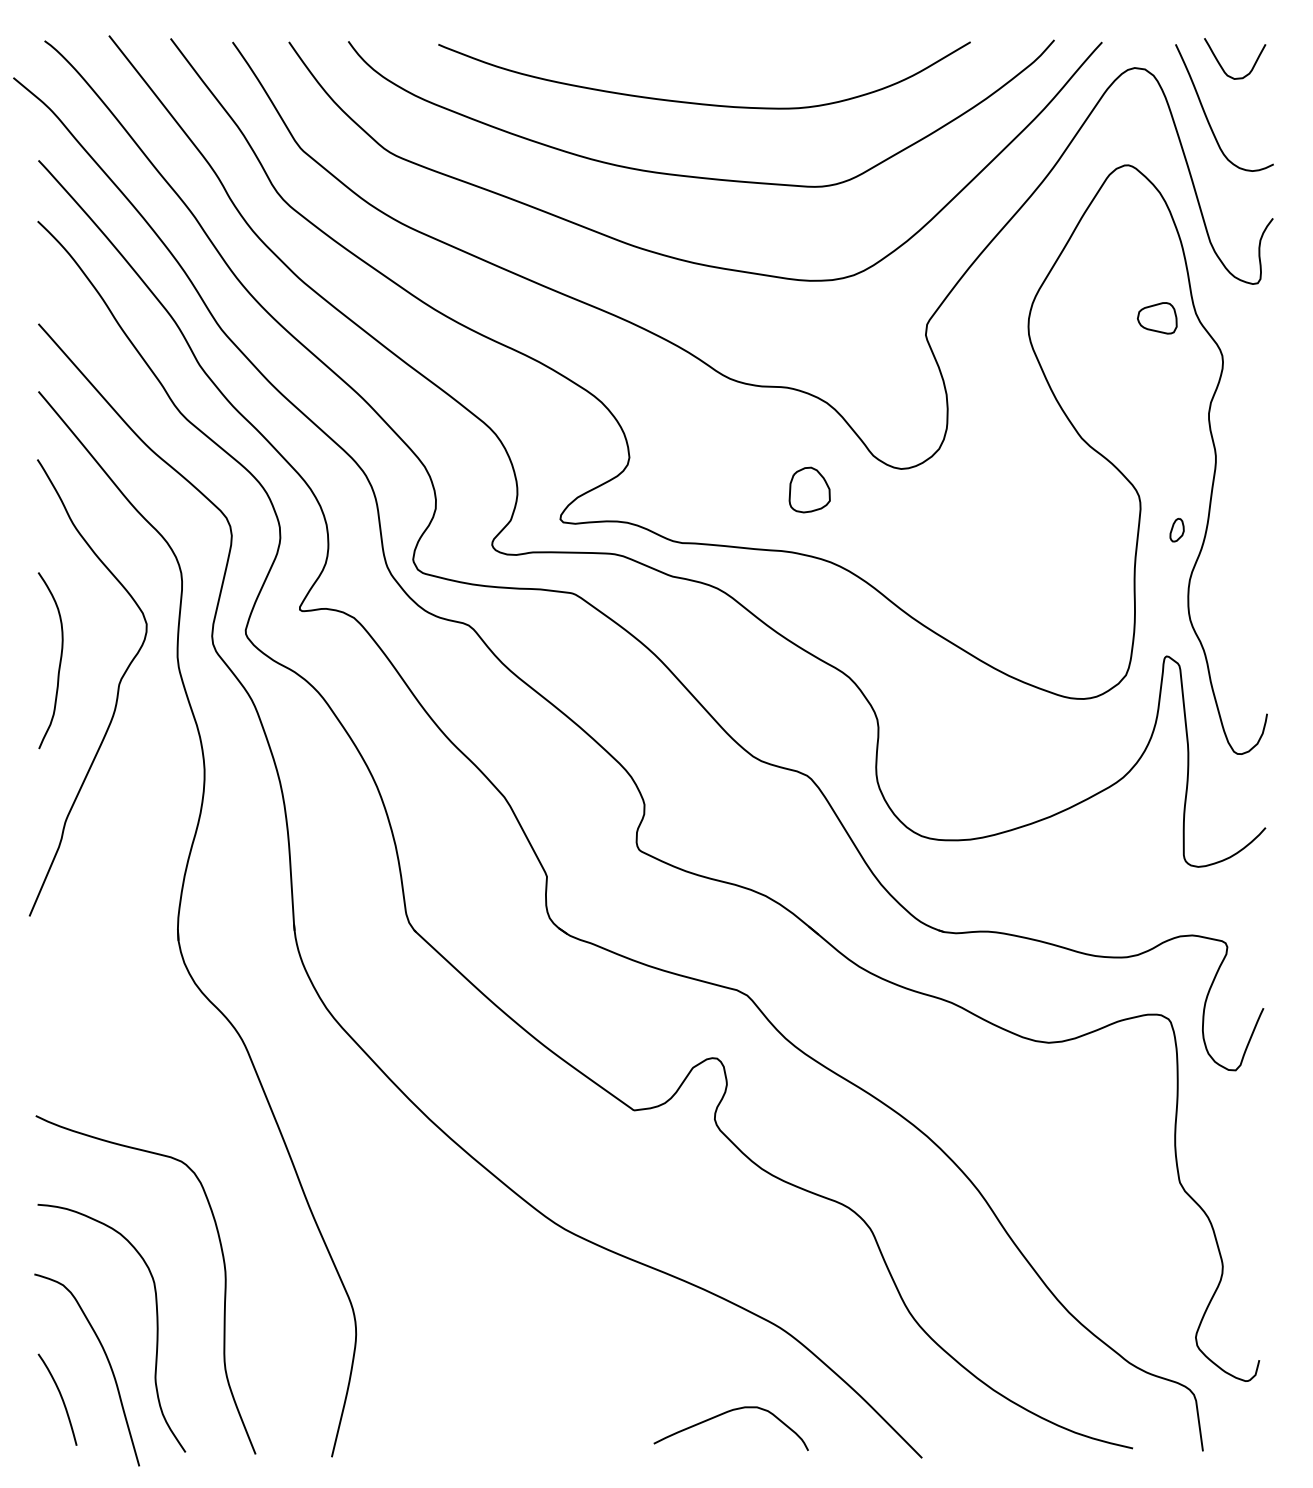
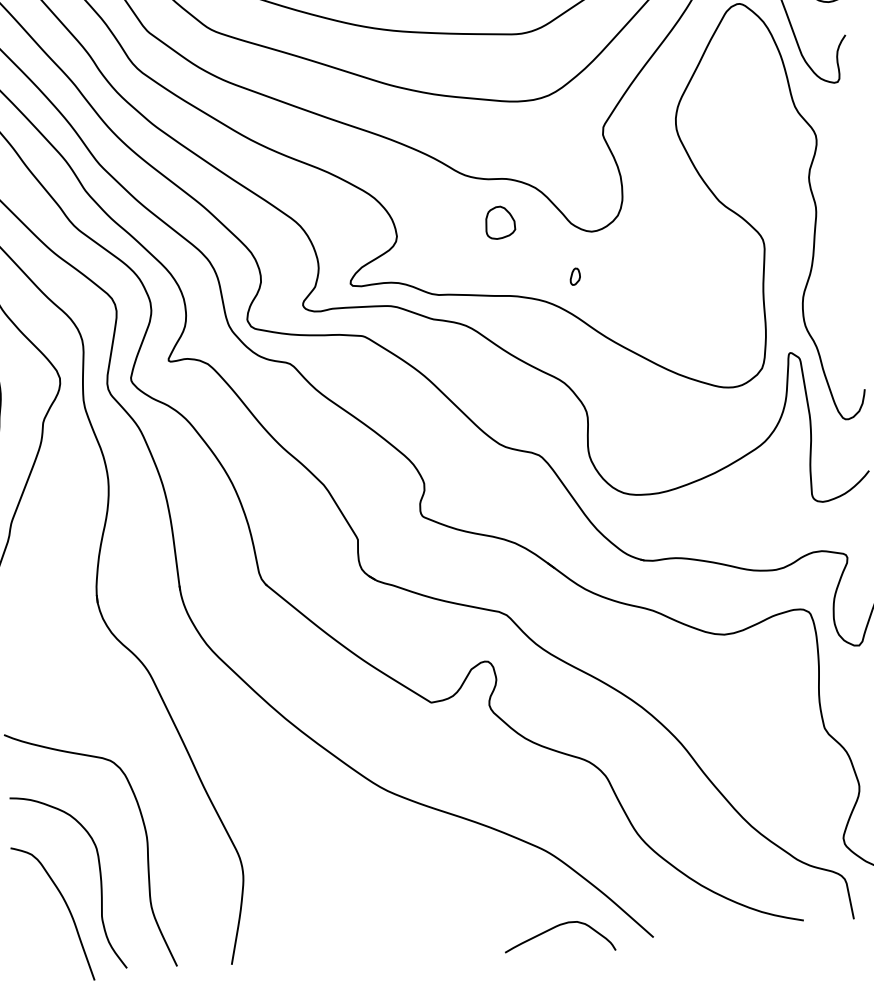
part: (1157, 318) -> (767, 111), removed
part: (809, 489) -> (500, 222), moved
part: (1176, 530) -> (574, 276), moved
curve: (60, 1397) -> (35, 935), removed
curve: (724, 1414) -> (554, 928), moved

